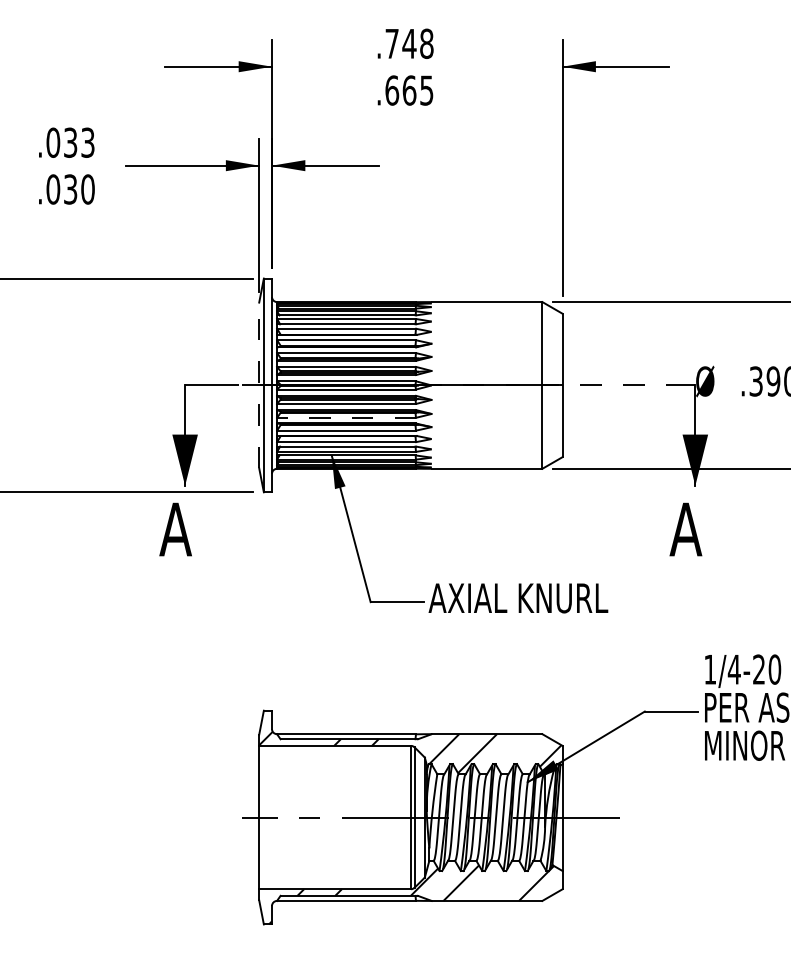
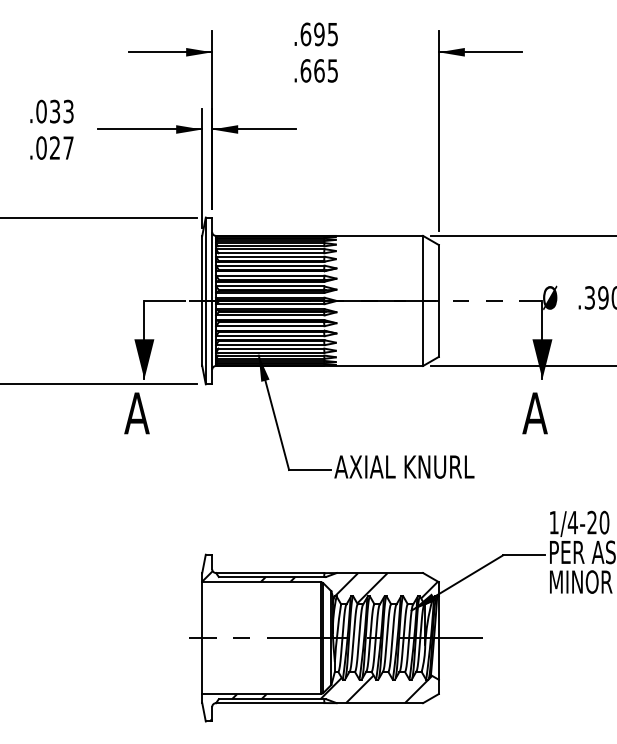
text: (409, 43) -> (319, 34), .748 -> .695
text: (79, 189) -> (61, 148), .030 -> .027
line: (259, 385) -> (202, 301), dashed -> solid
line: (346, 417) -> (270, 325), dashed -> solid

